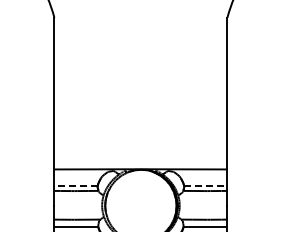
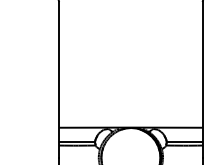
line: (76, 186) -> (77, 141), dashed -> solid
line: (205, 186) -> (184, 141), dashed -> solid

